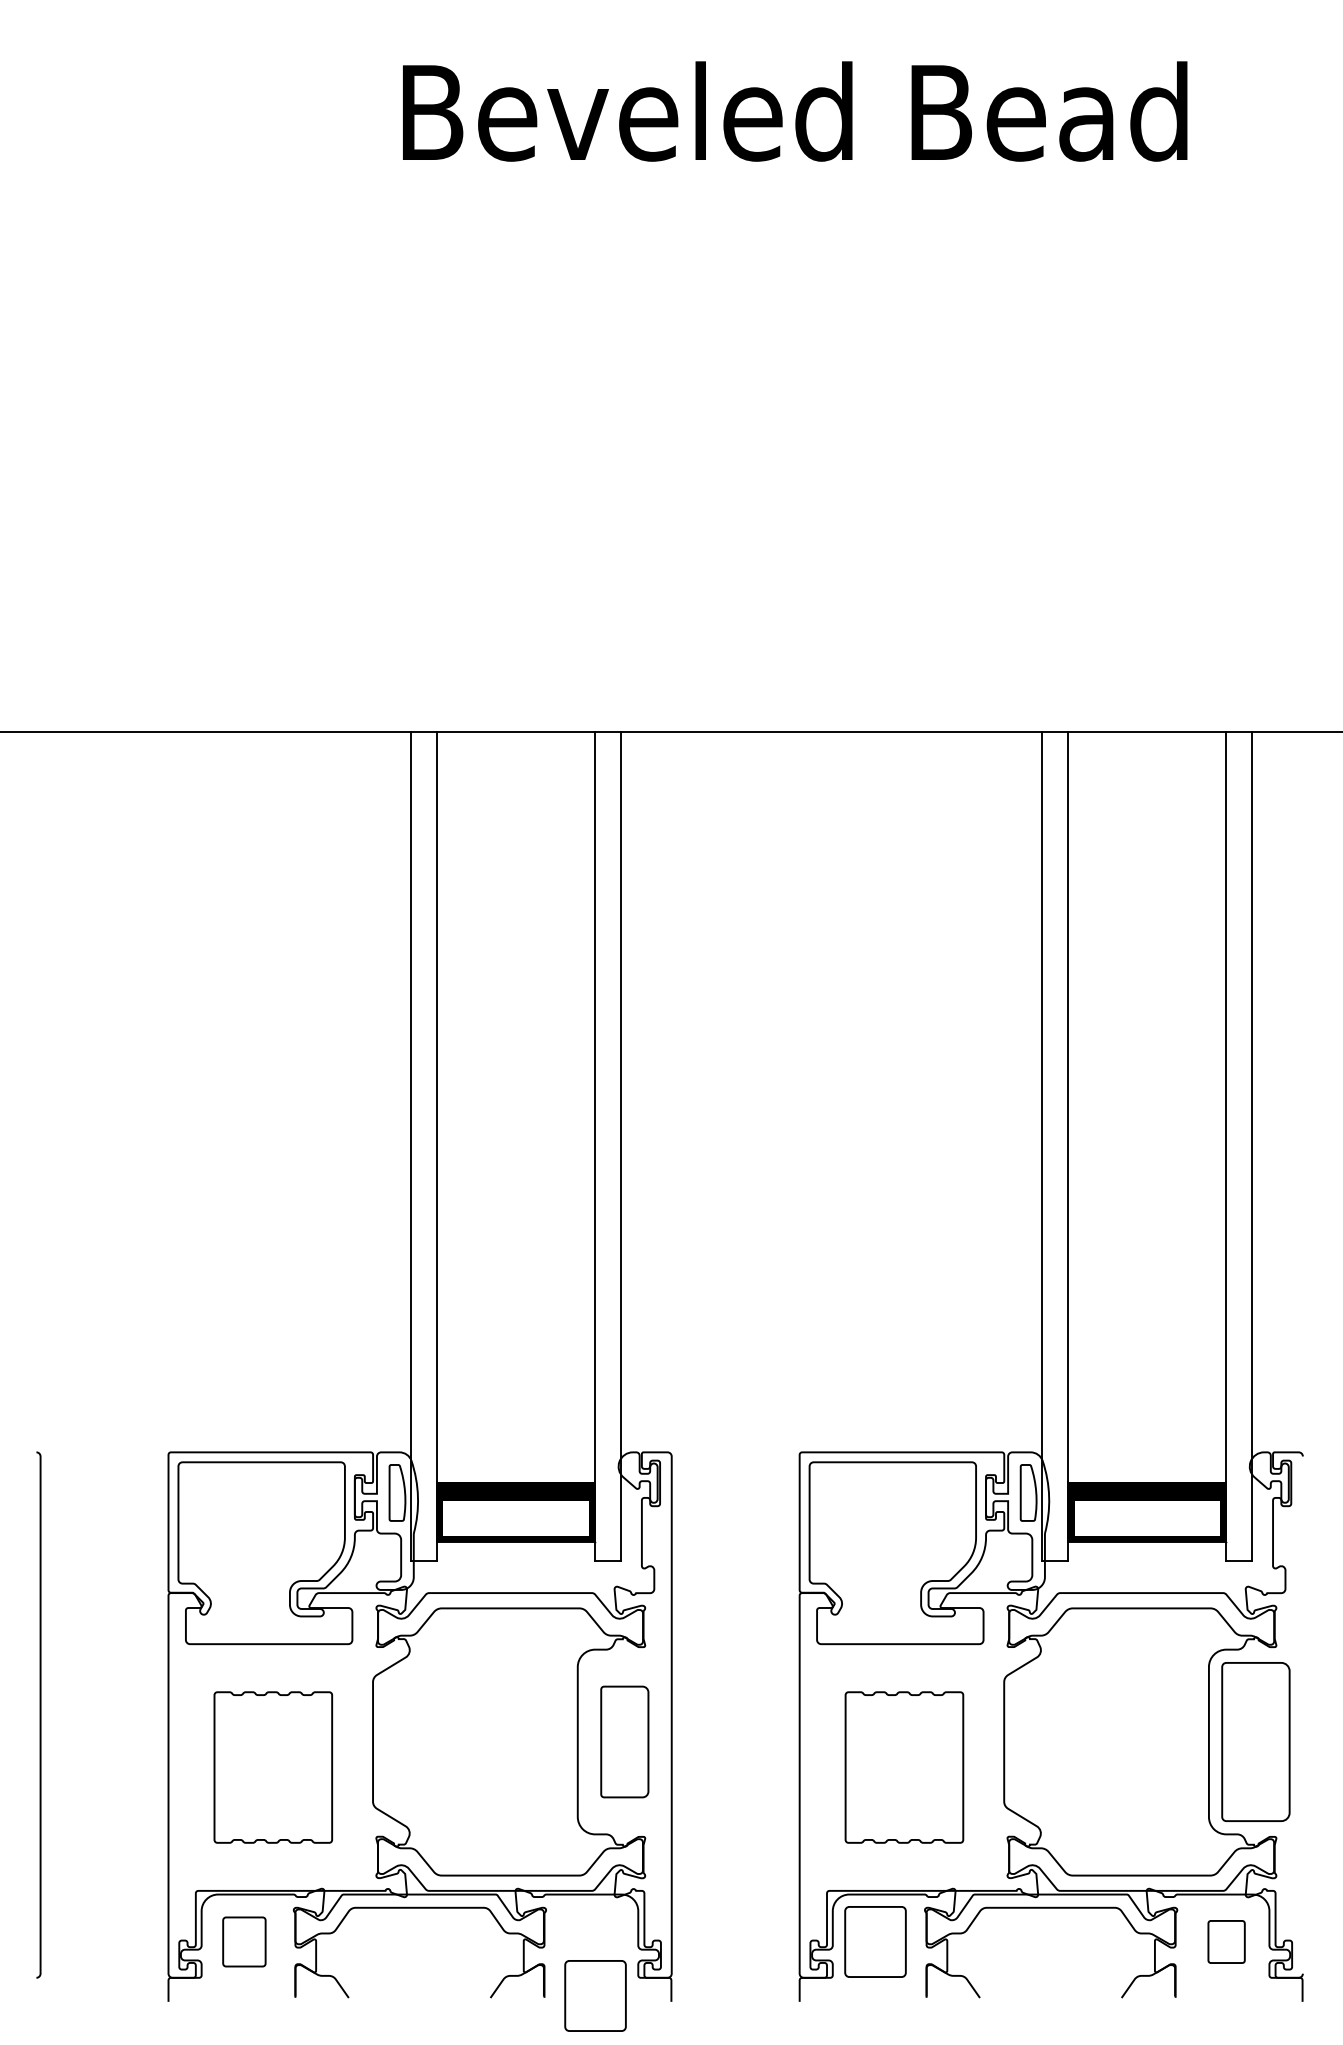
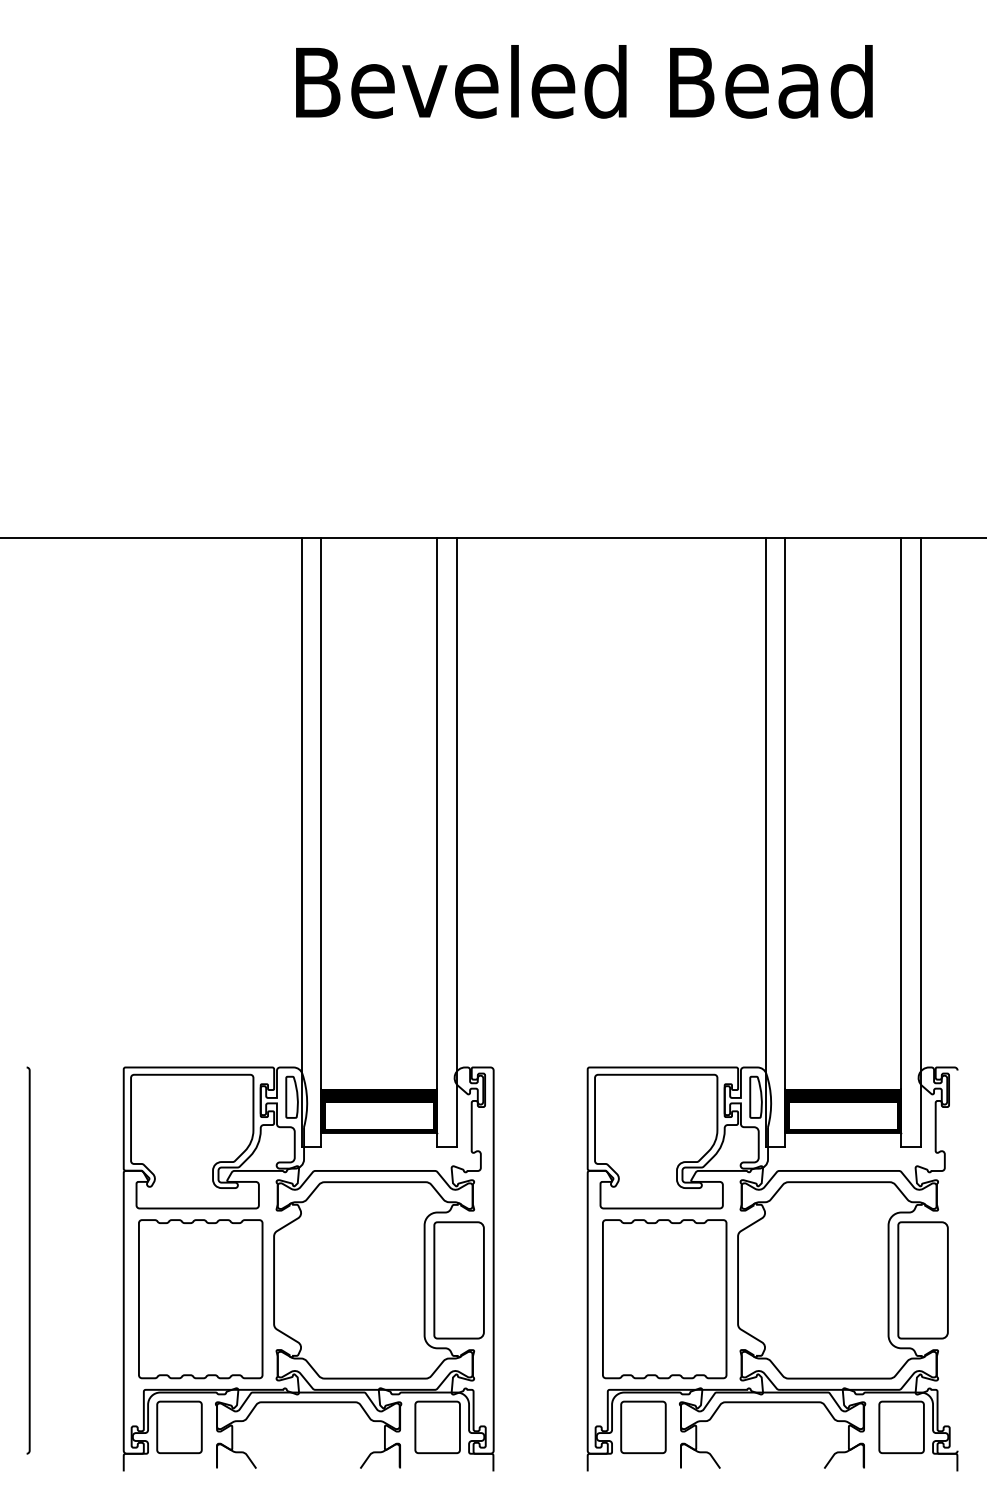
part: (624, 1741) -> (458, 1280), size x1.43
part: (273, 1767) -> (200, 1299), size x1.43
part: (904, 1767) -> (664, 1299), size x1.43
part: (244, 1941) -> (179, 1427), size x1.43
part: (1226, 1941) -> (901, 1427), size x1.67
part: (595, 1995) -> (437, 1427), moved

